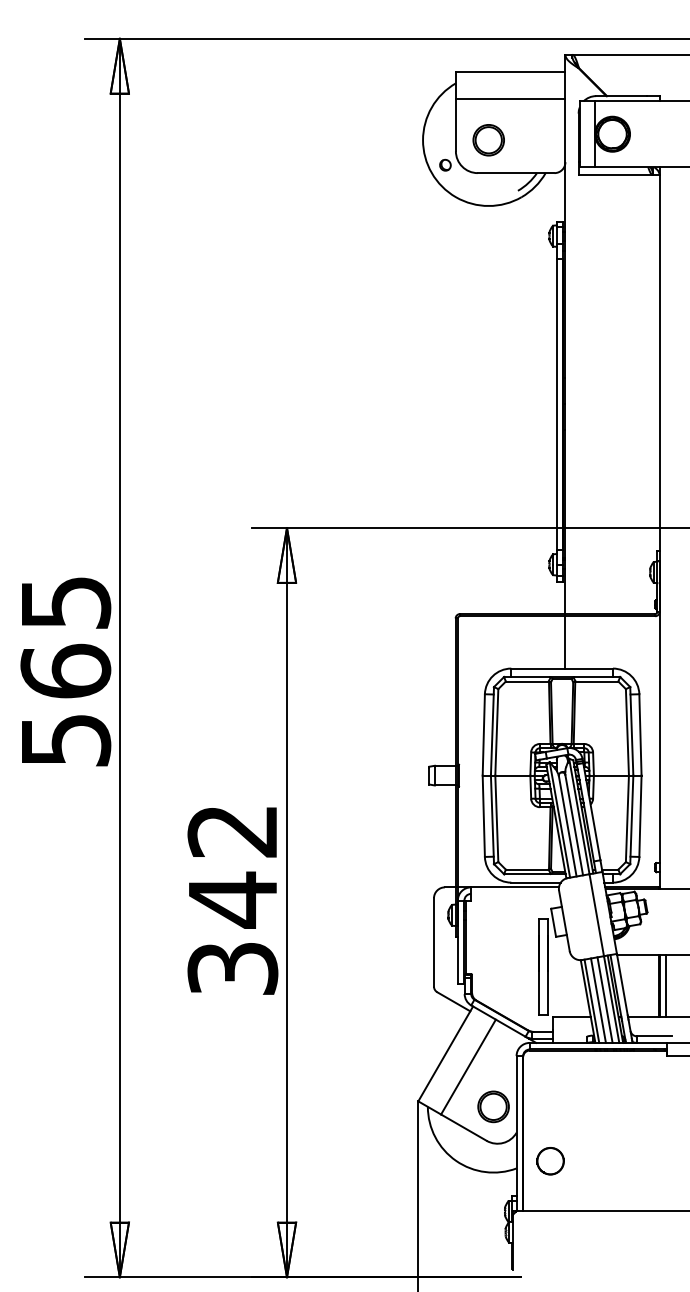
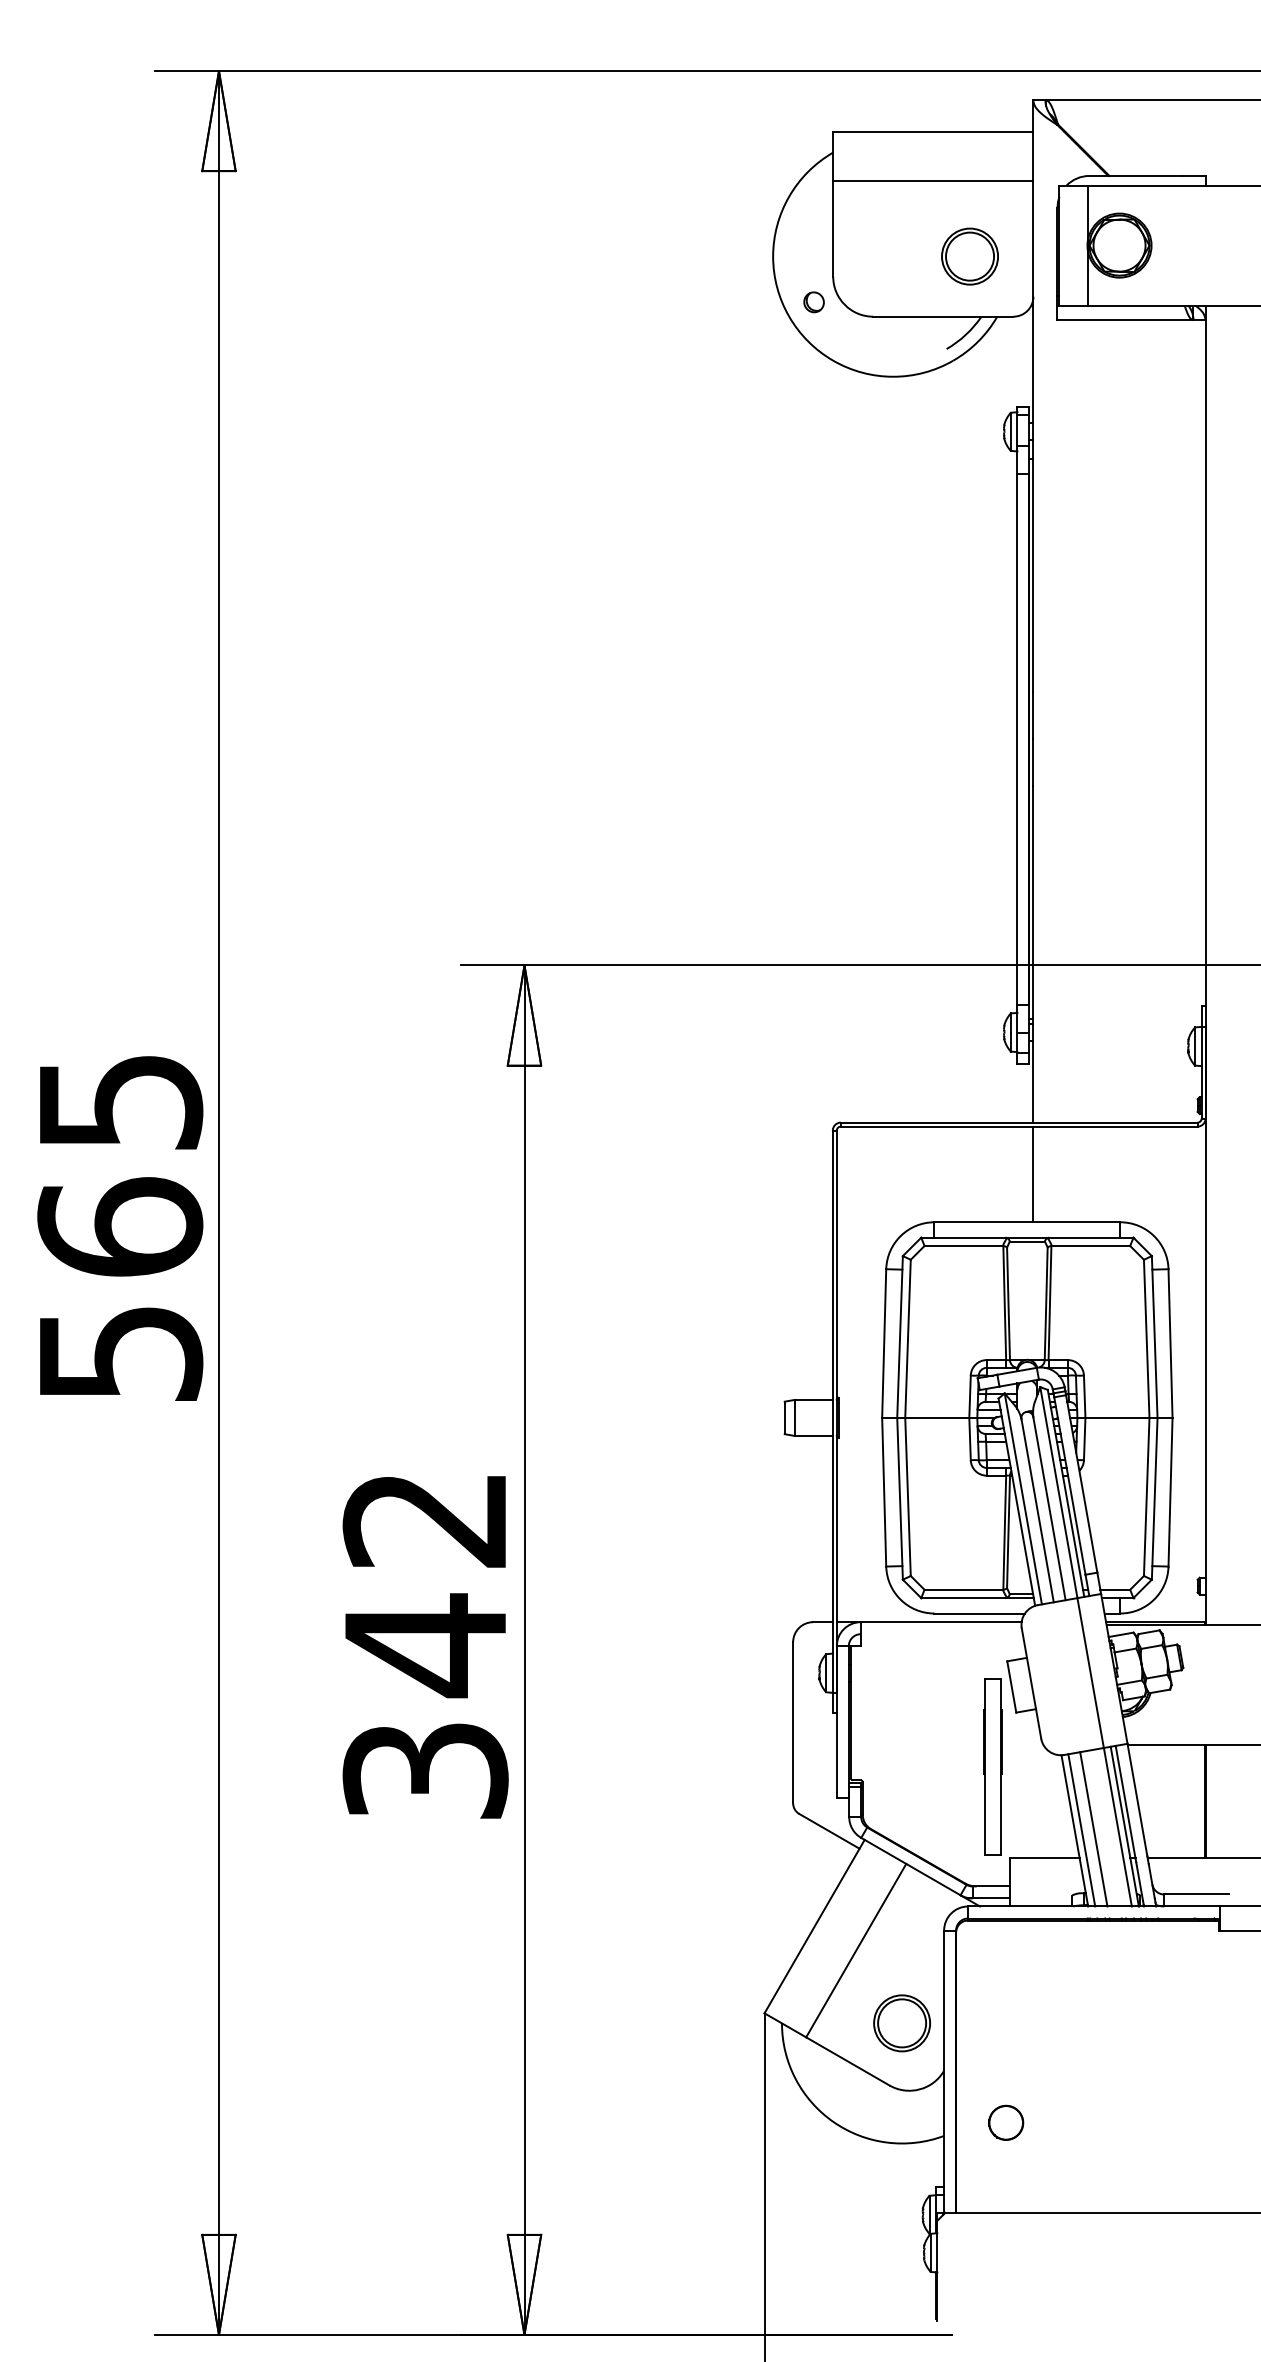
part: (488, 140) -> (969, 257), moved
line: (666, 985) -> (1218, 1801), removed
line: (604, 999) -> (1104, 1827), removed
circle: (550, 1161) -> (1006, 2123), size x0.7

